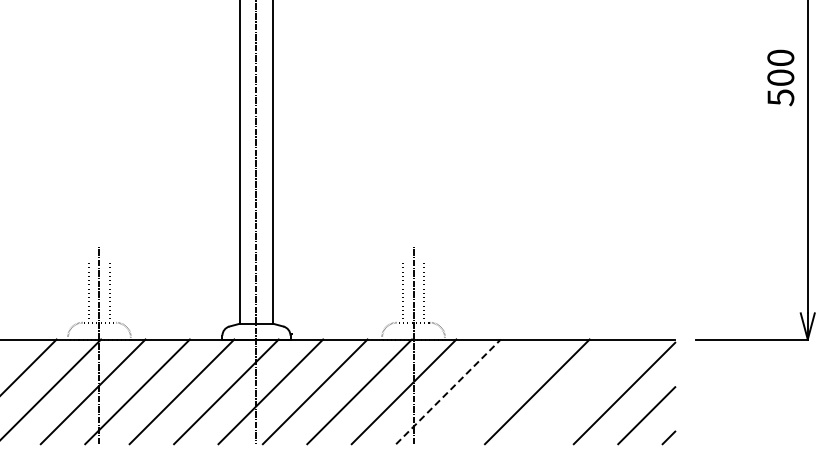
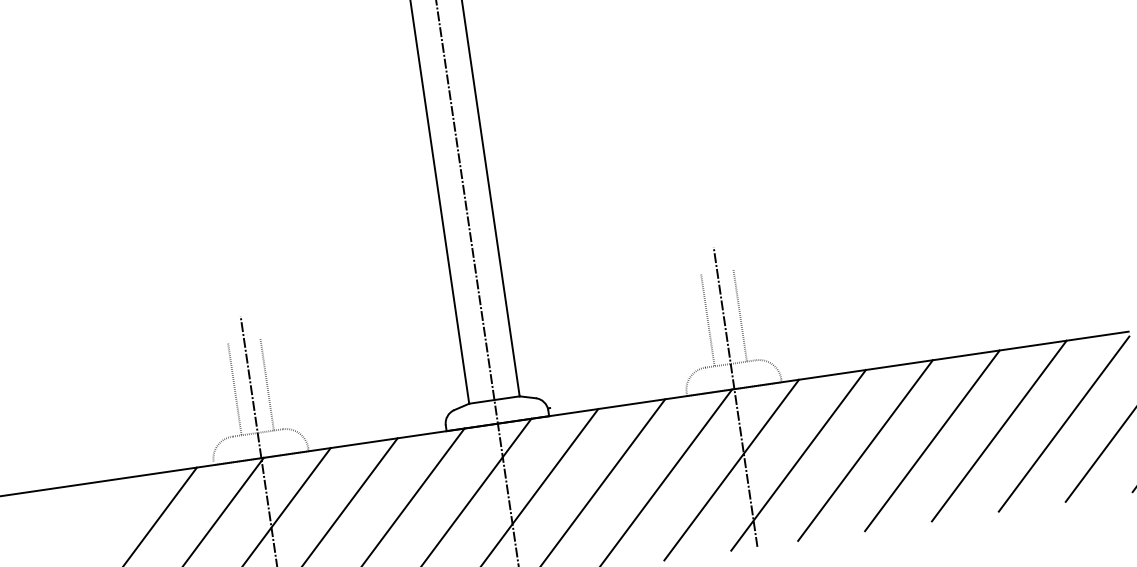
line: (448, 391) -> (798, 459), dashed -> solid
line: (492, 391) -> (864, 450), added
line: (581, 391) -> (998, 430), added

